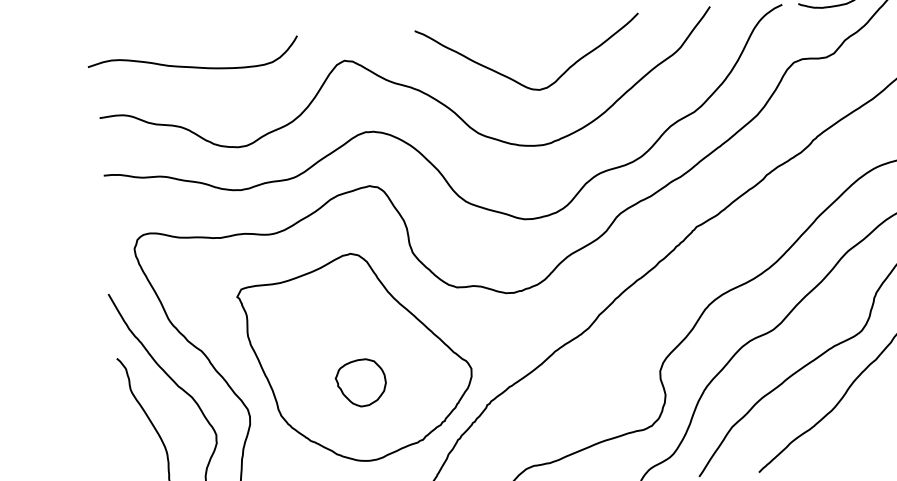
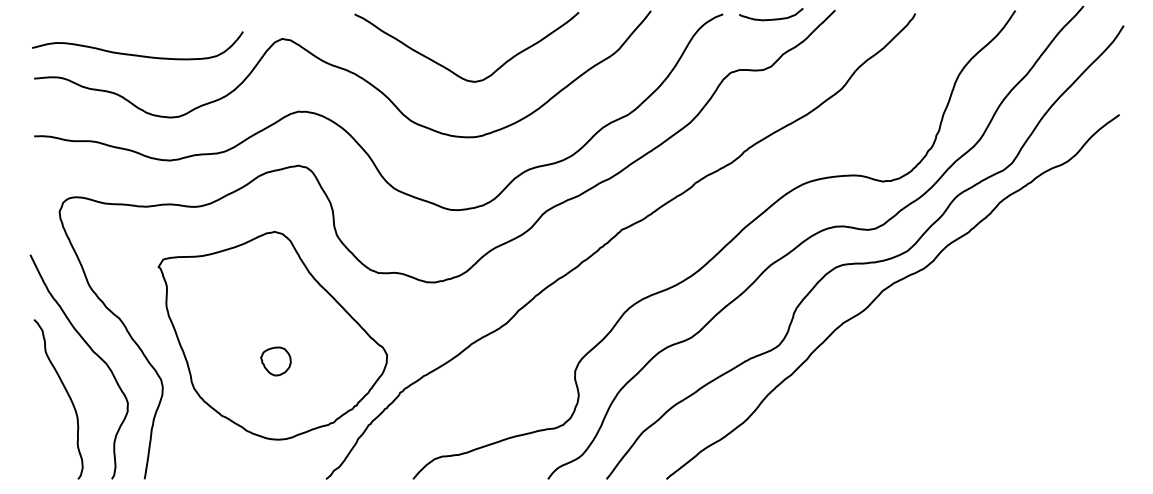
curve: (193, 66) -> (137, 54), moved
part: (360, 383) -> (275, 361), size x0.6

